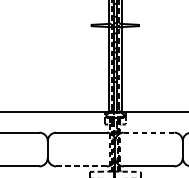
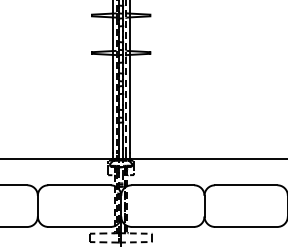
line: (148, 132) -> (162, 185), dashed -> solid
line: (81, 166) -> (79, 226), dashed -> solid

